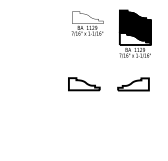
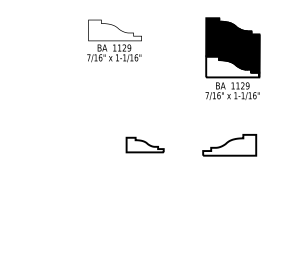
text: (87, 23) -> (114, 40), moved
part: (84, 84) -> (145, 145), size x0.7

